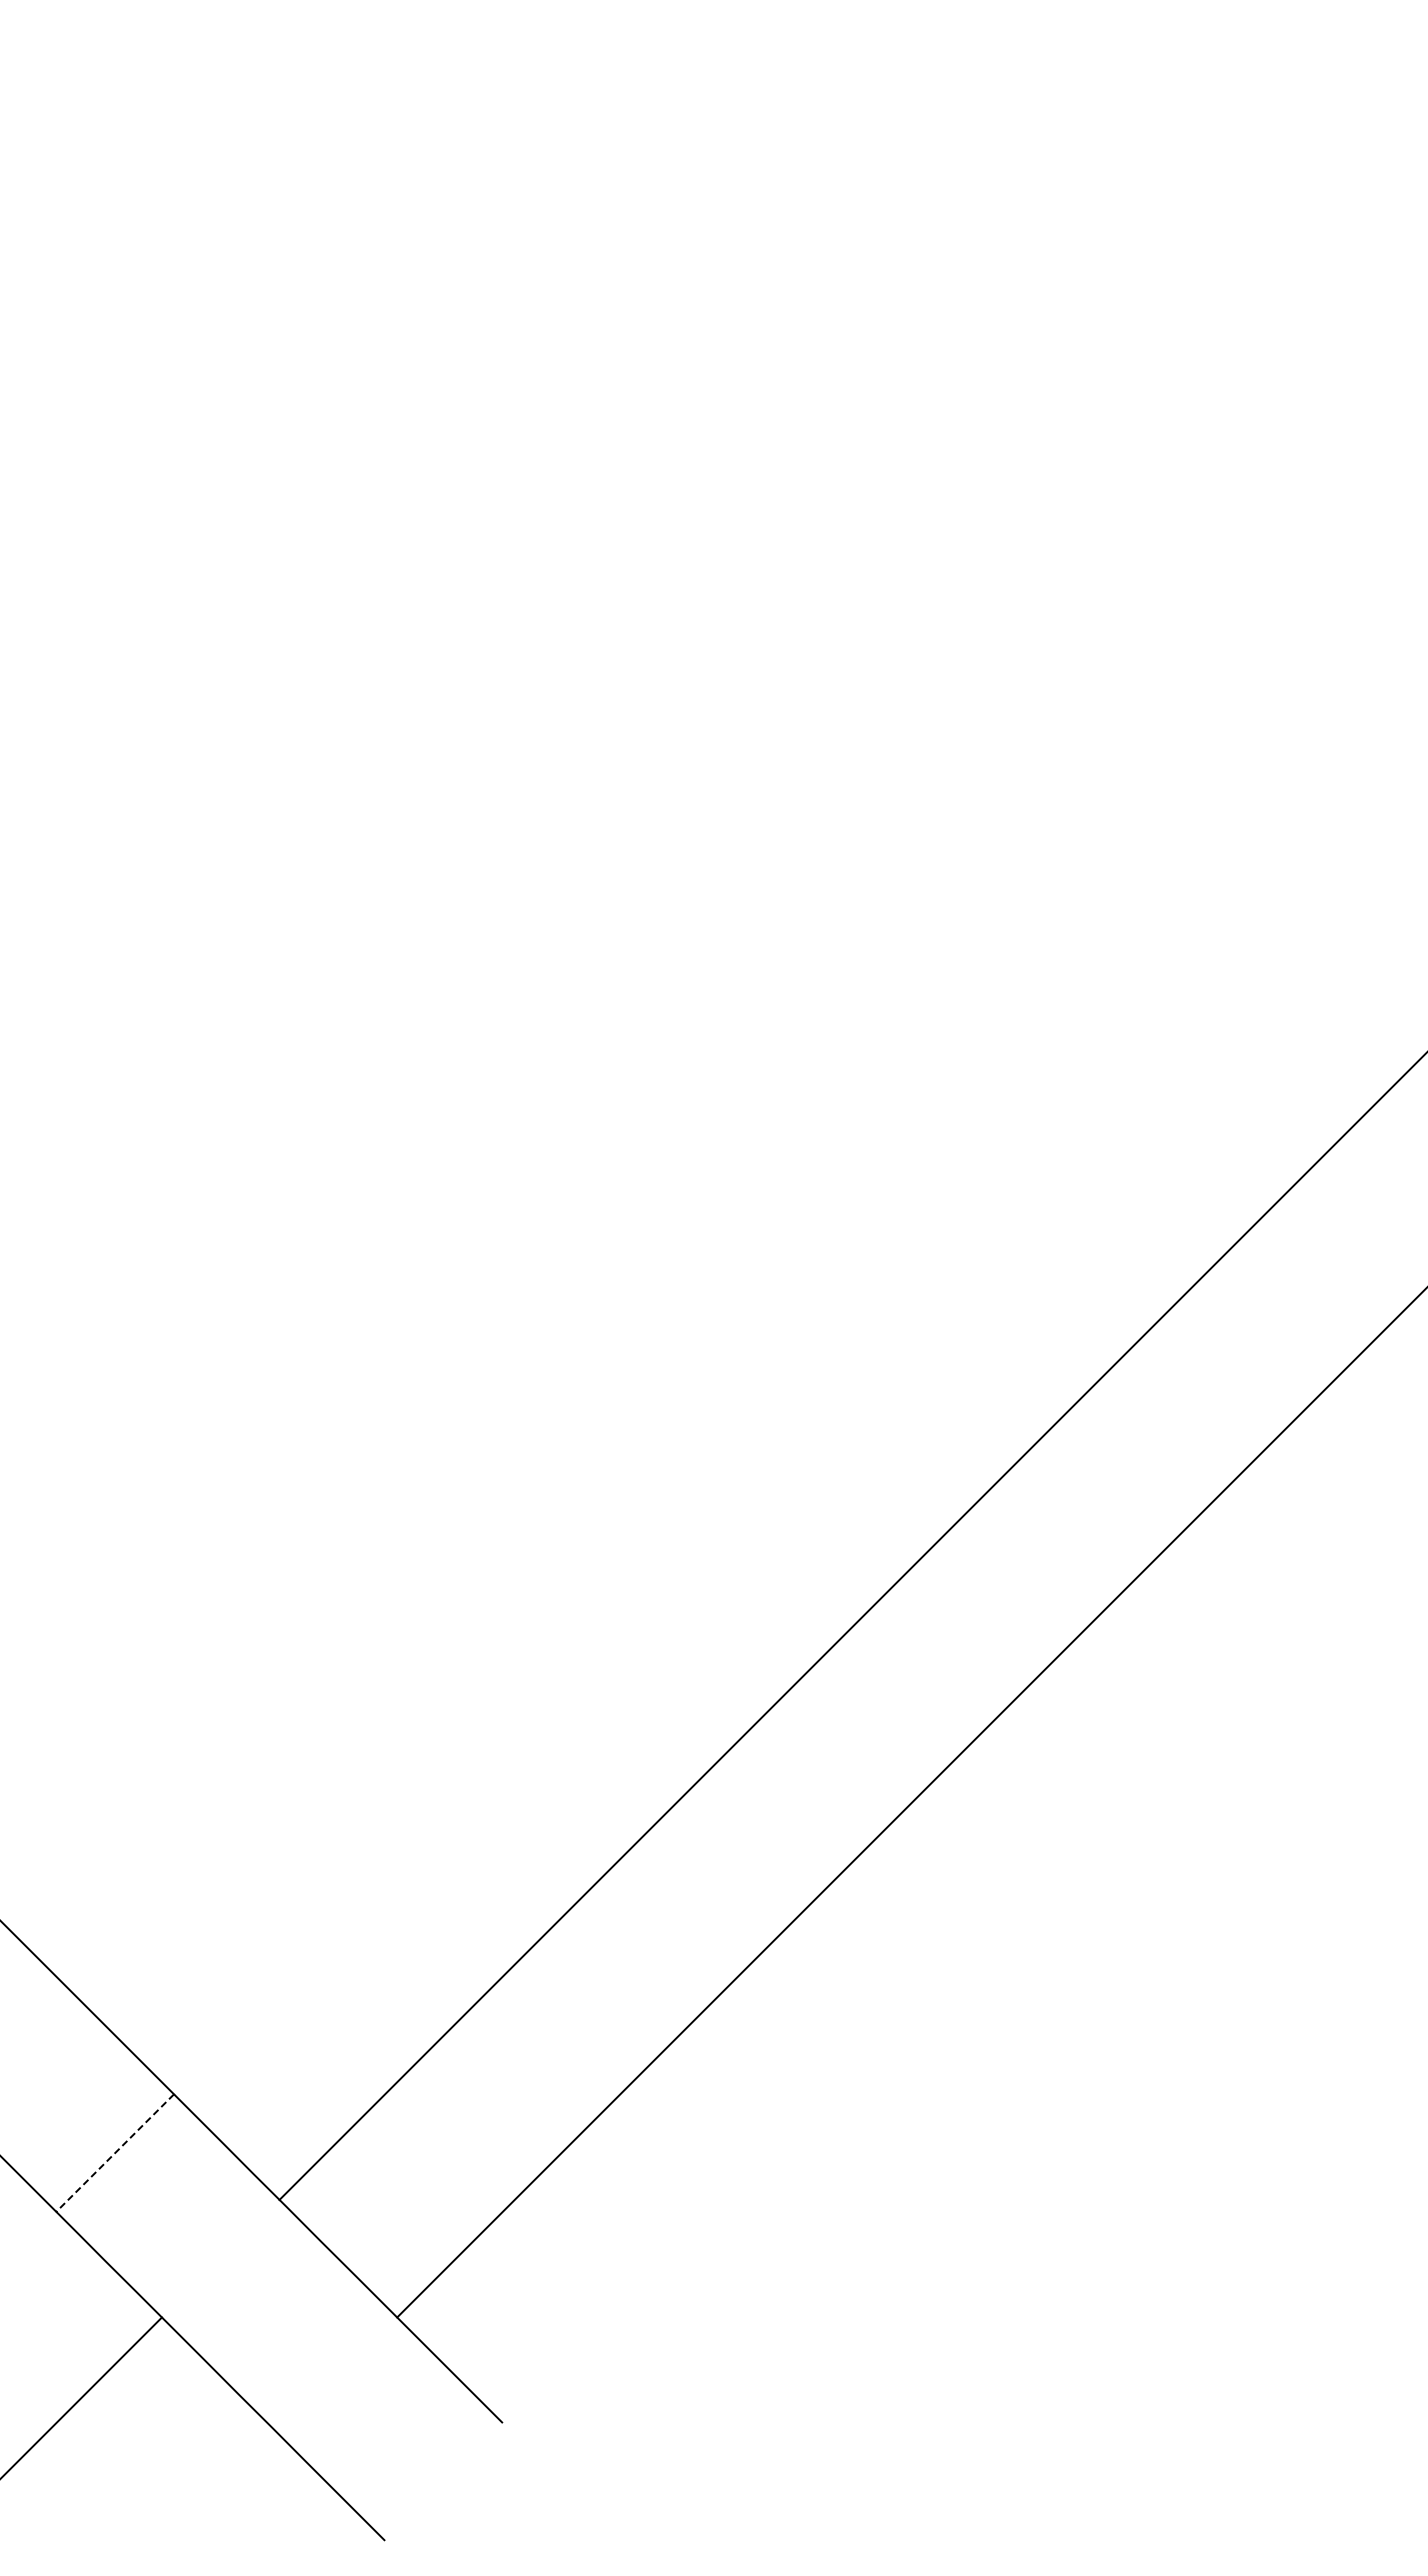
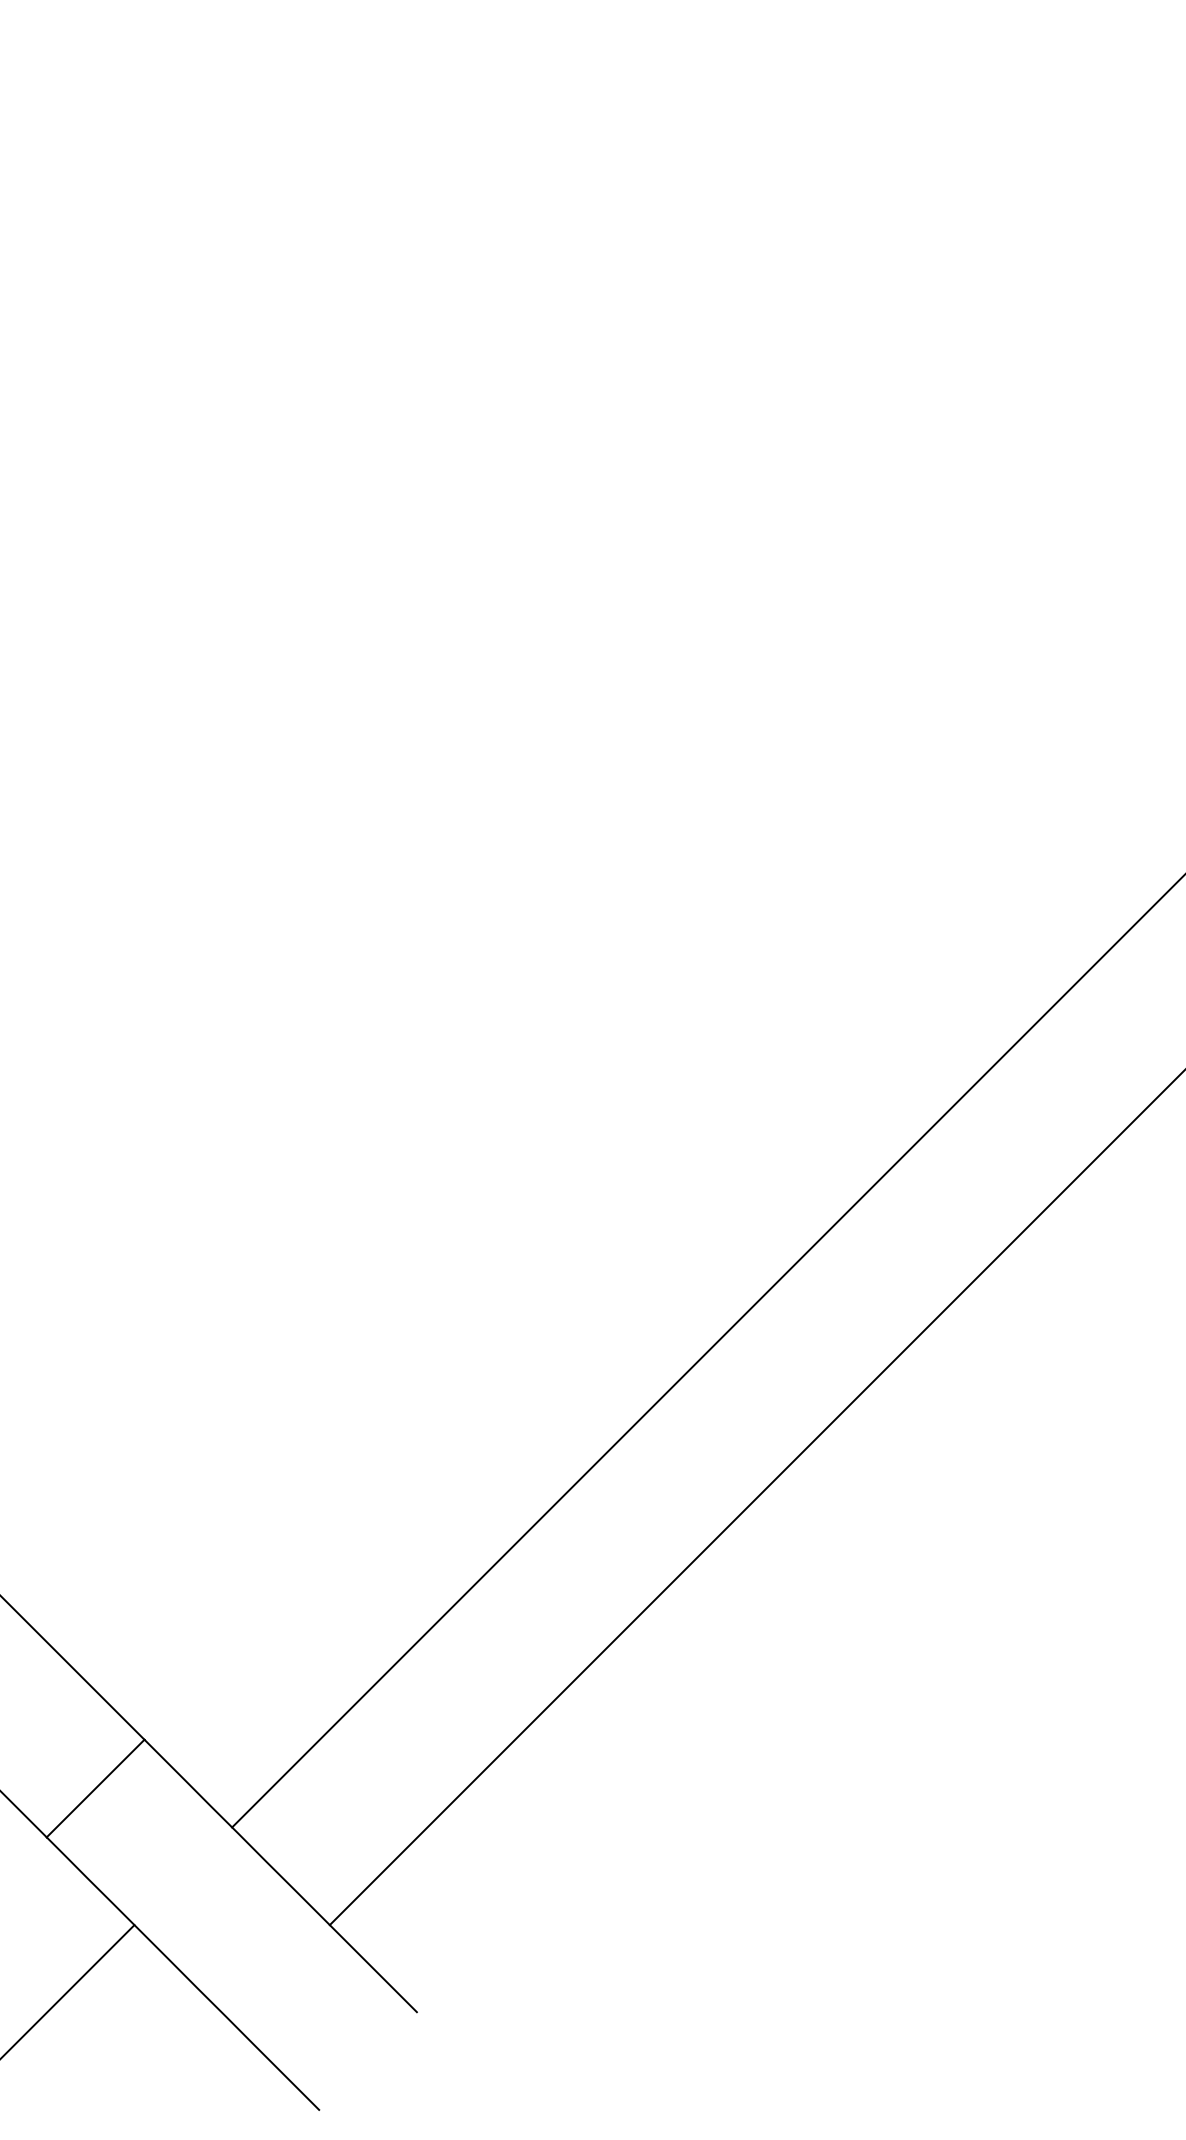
line: (114, 2153) -> (95, 1788), dashed -> solid

